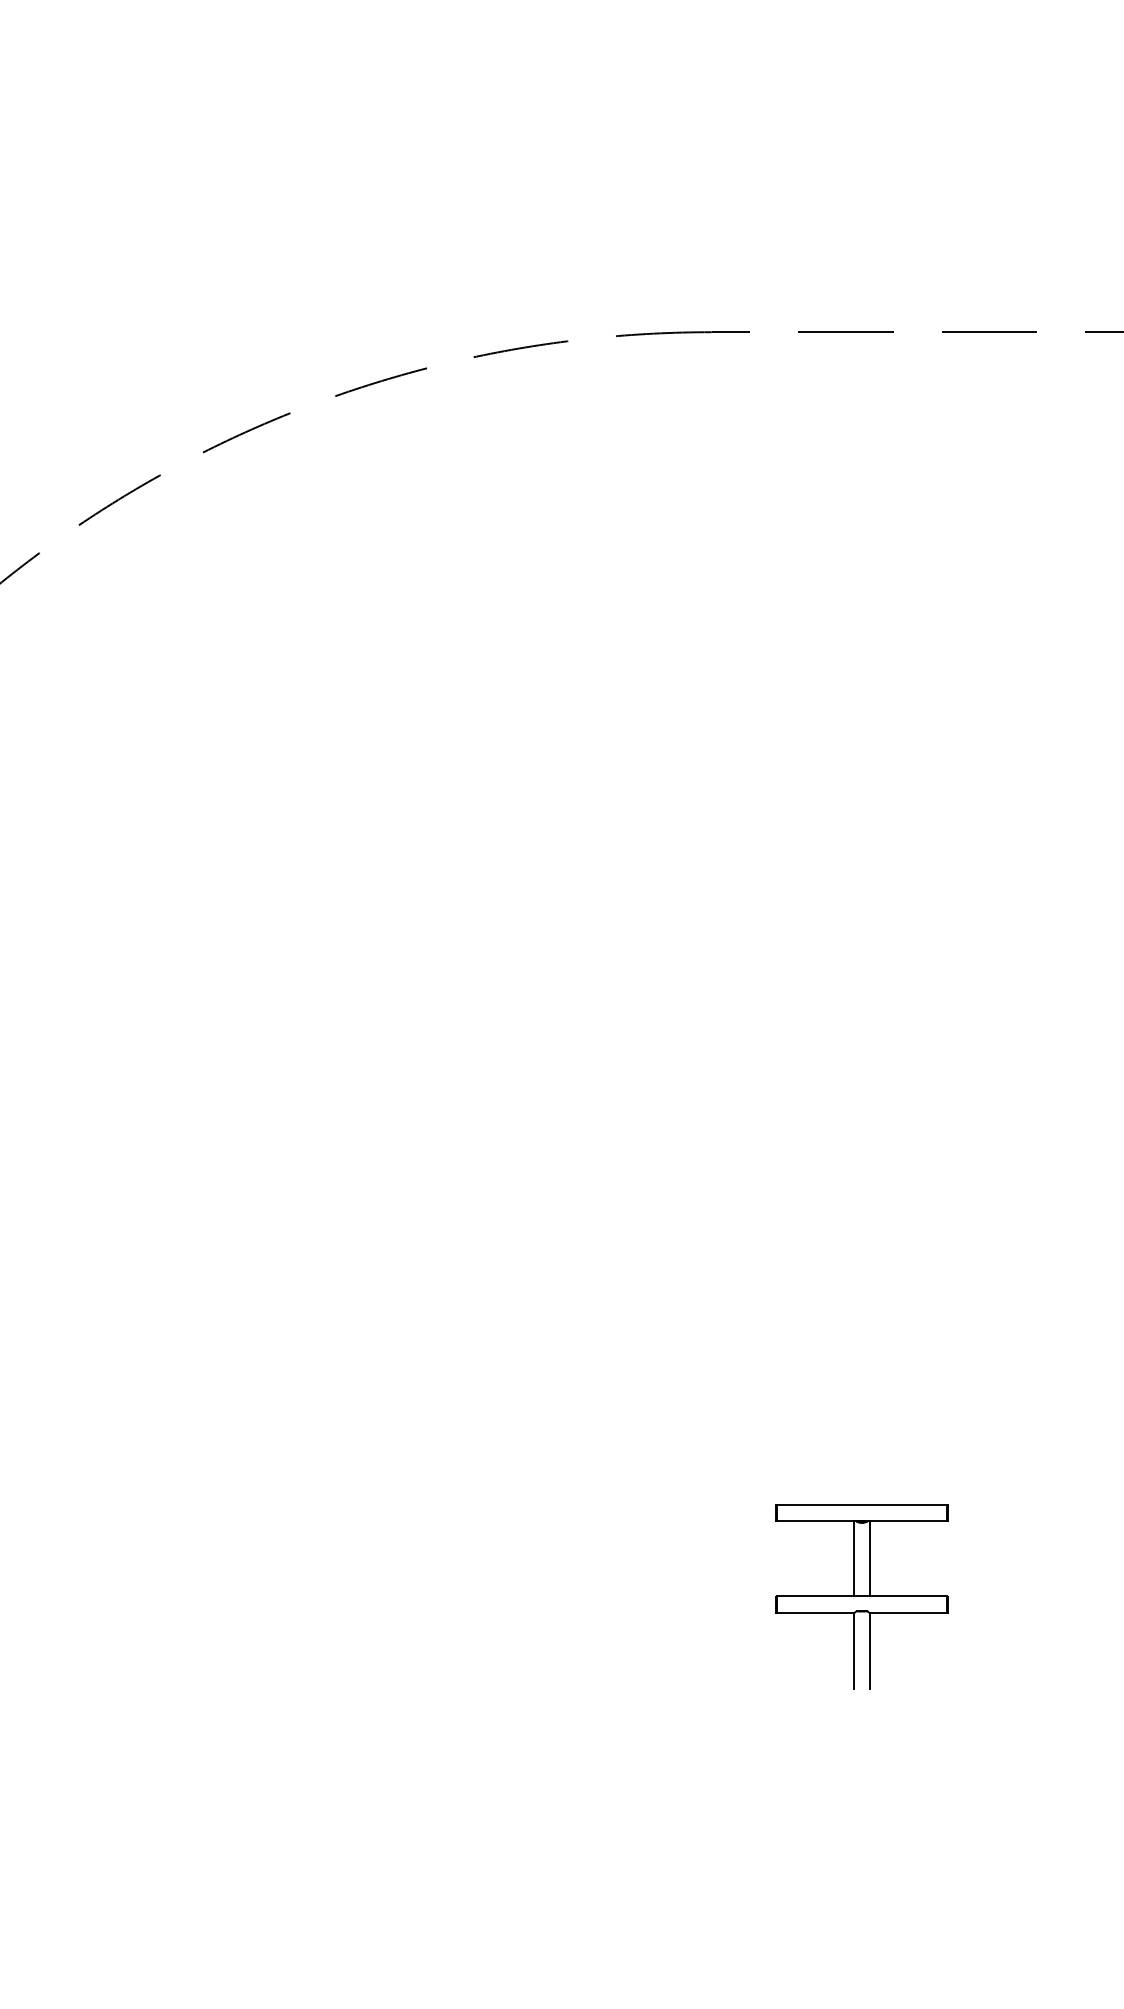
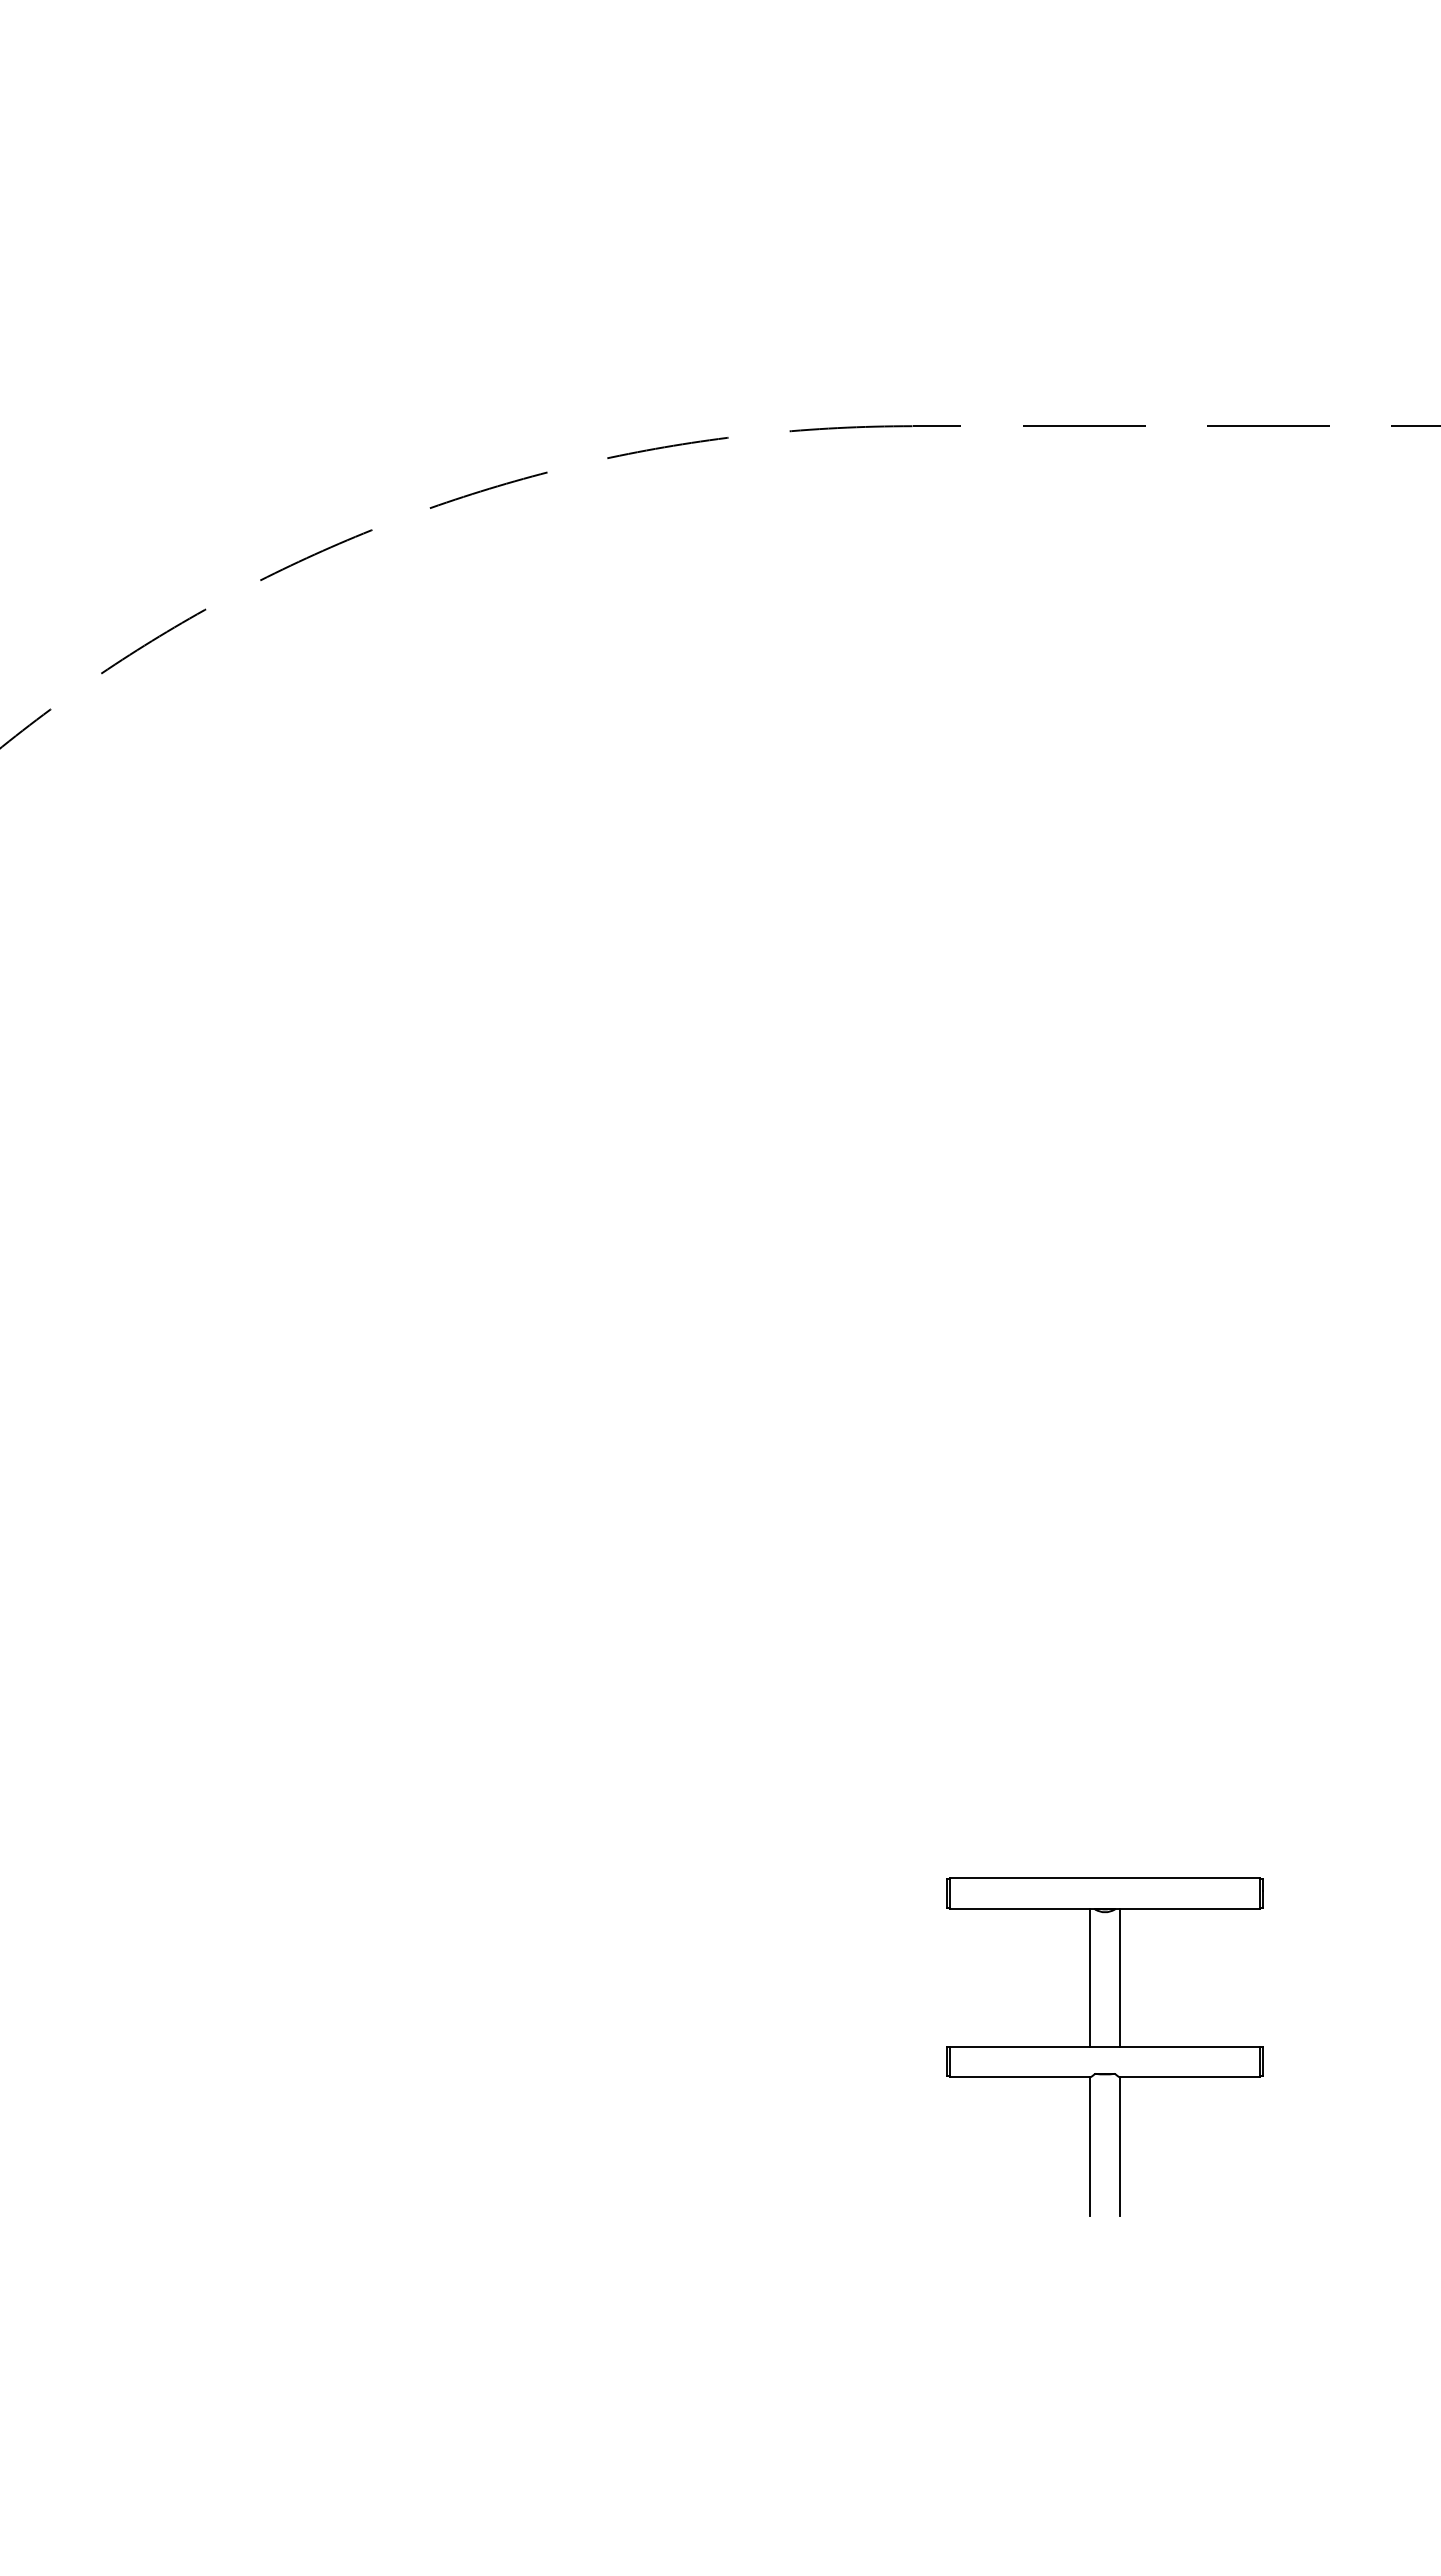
part: (861, 1596) -> (1104, 2046), size x1.43

